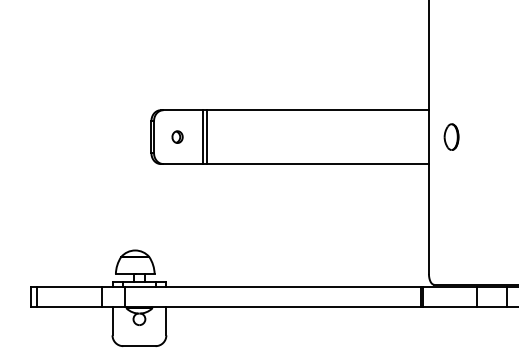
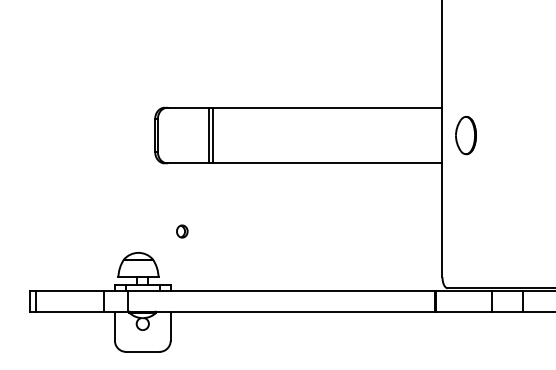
part: (177, 137) -> (182, 231), moved
part: (451, 137) -> (465, 135), size x1.4

